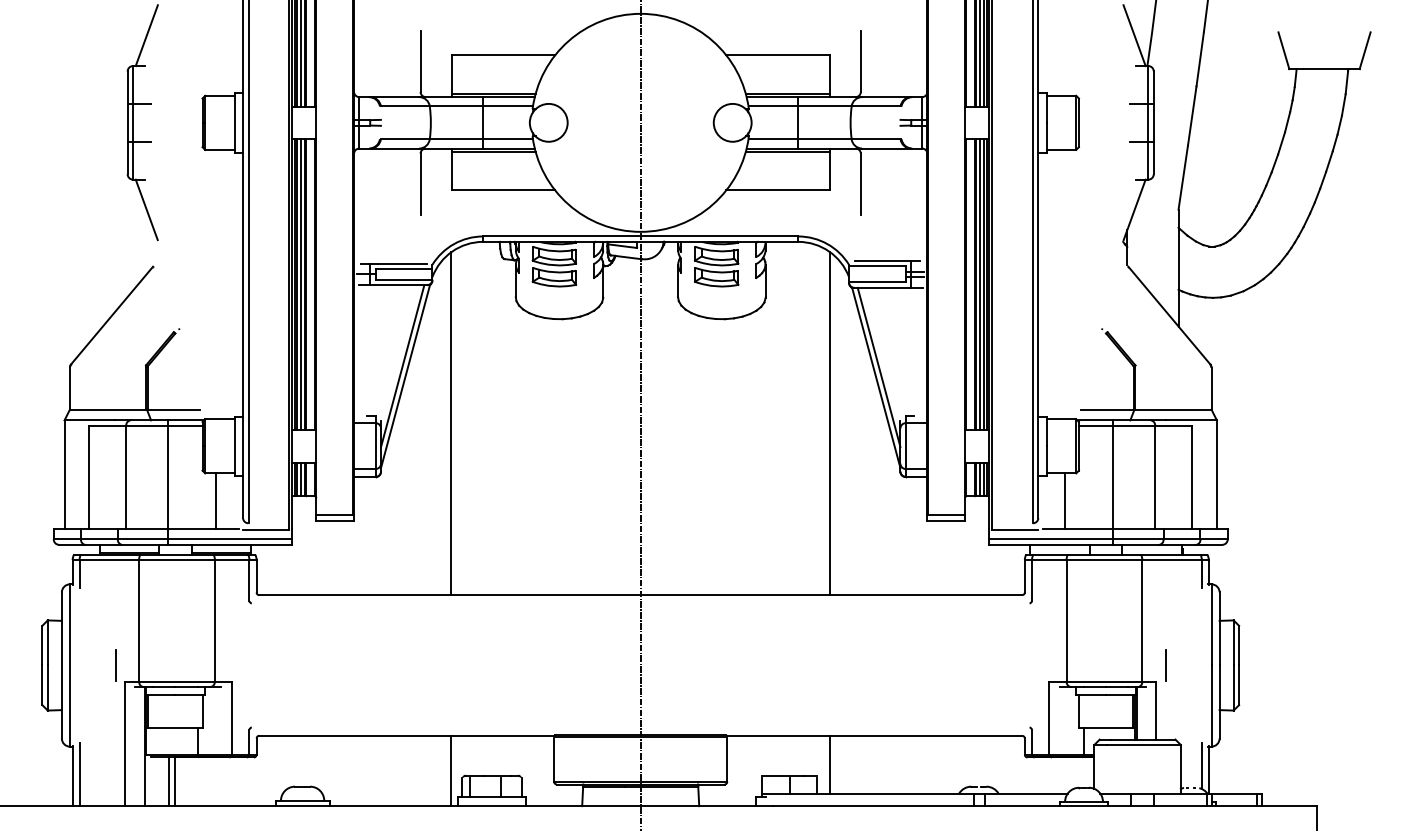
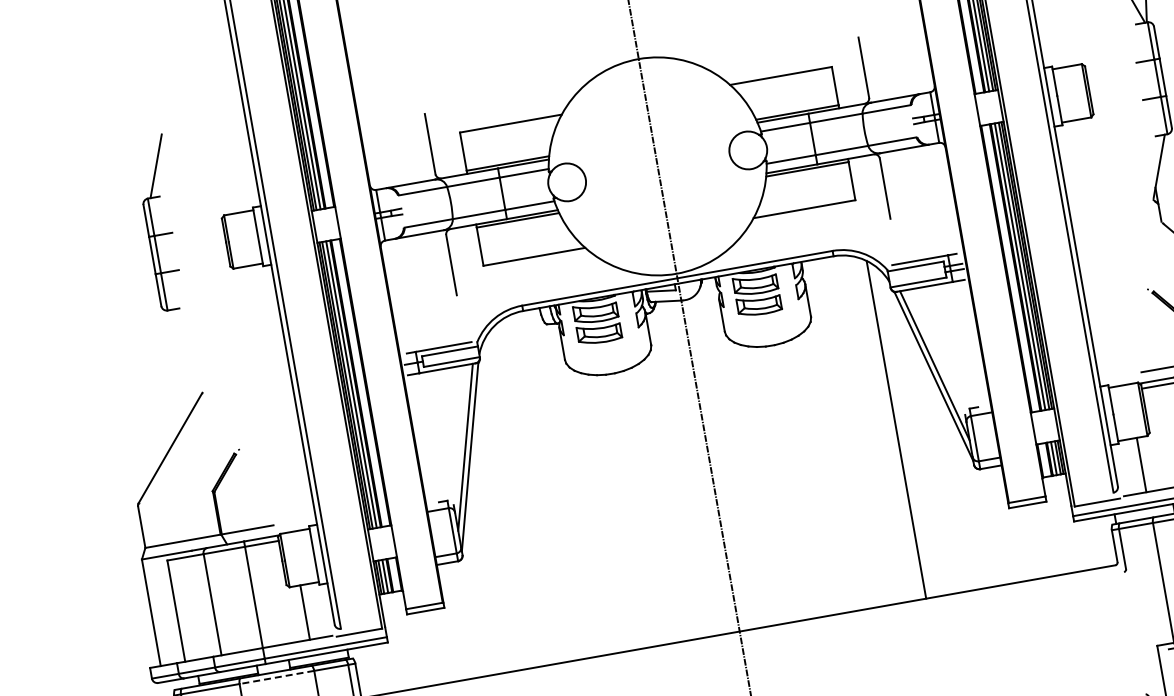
line: (146, 209) -> (186, 337), removed
line: (451, 423) -> (523, 495), removed
line: (177, 559) -> (277, 676), solid -> dashed

